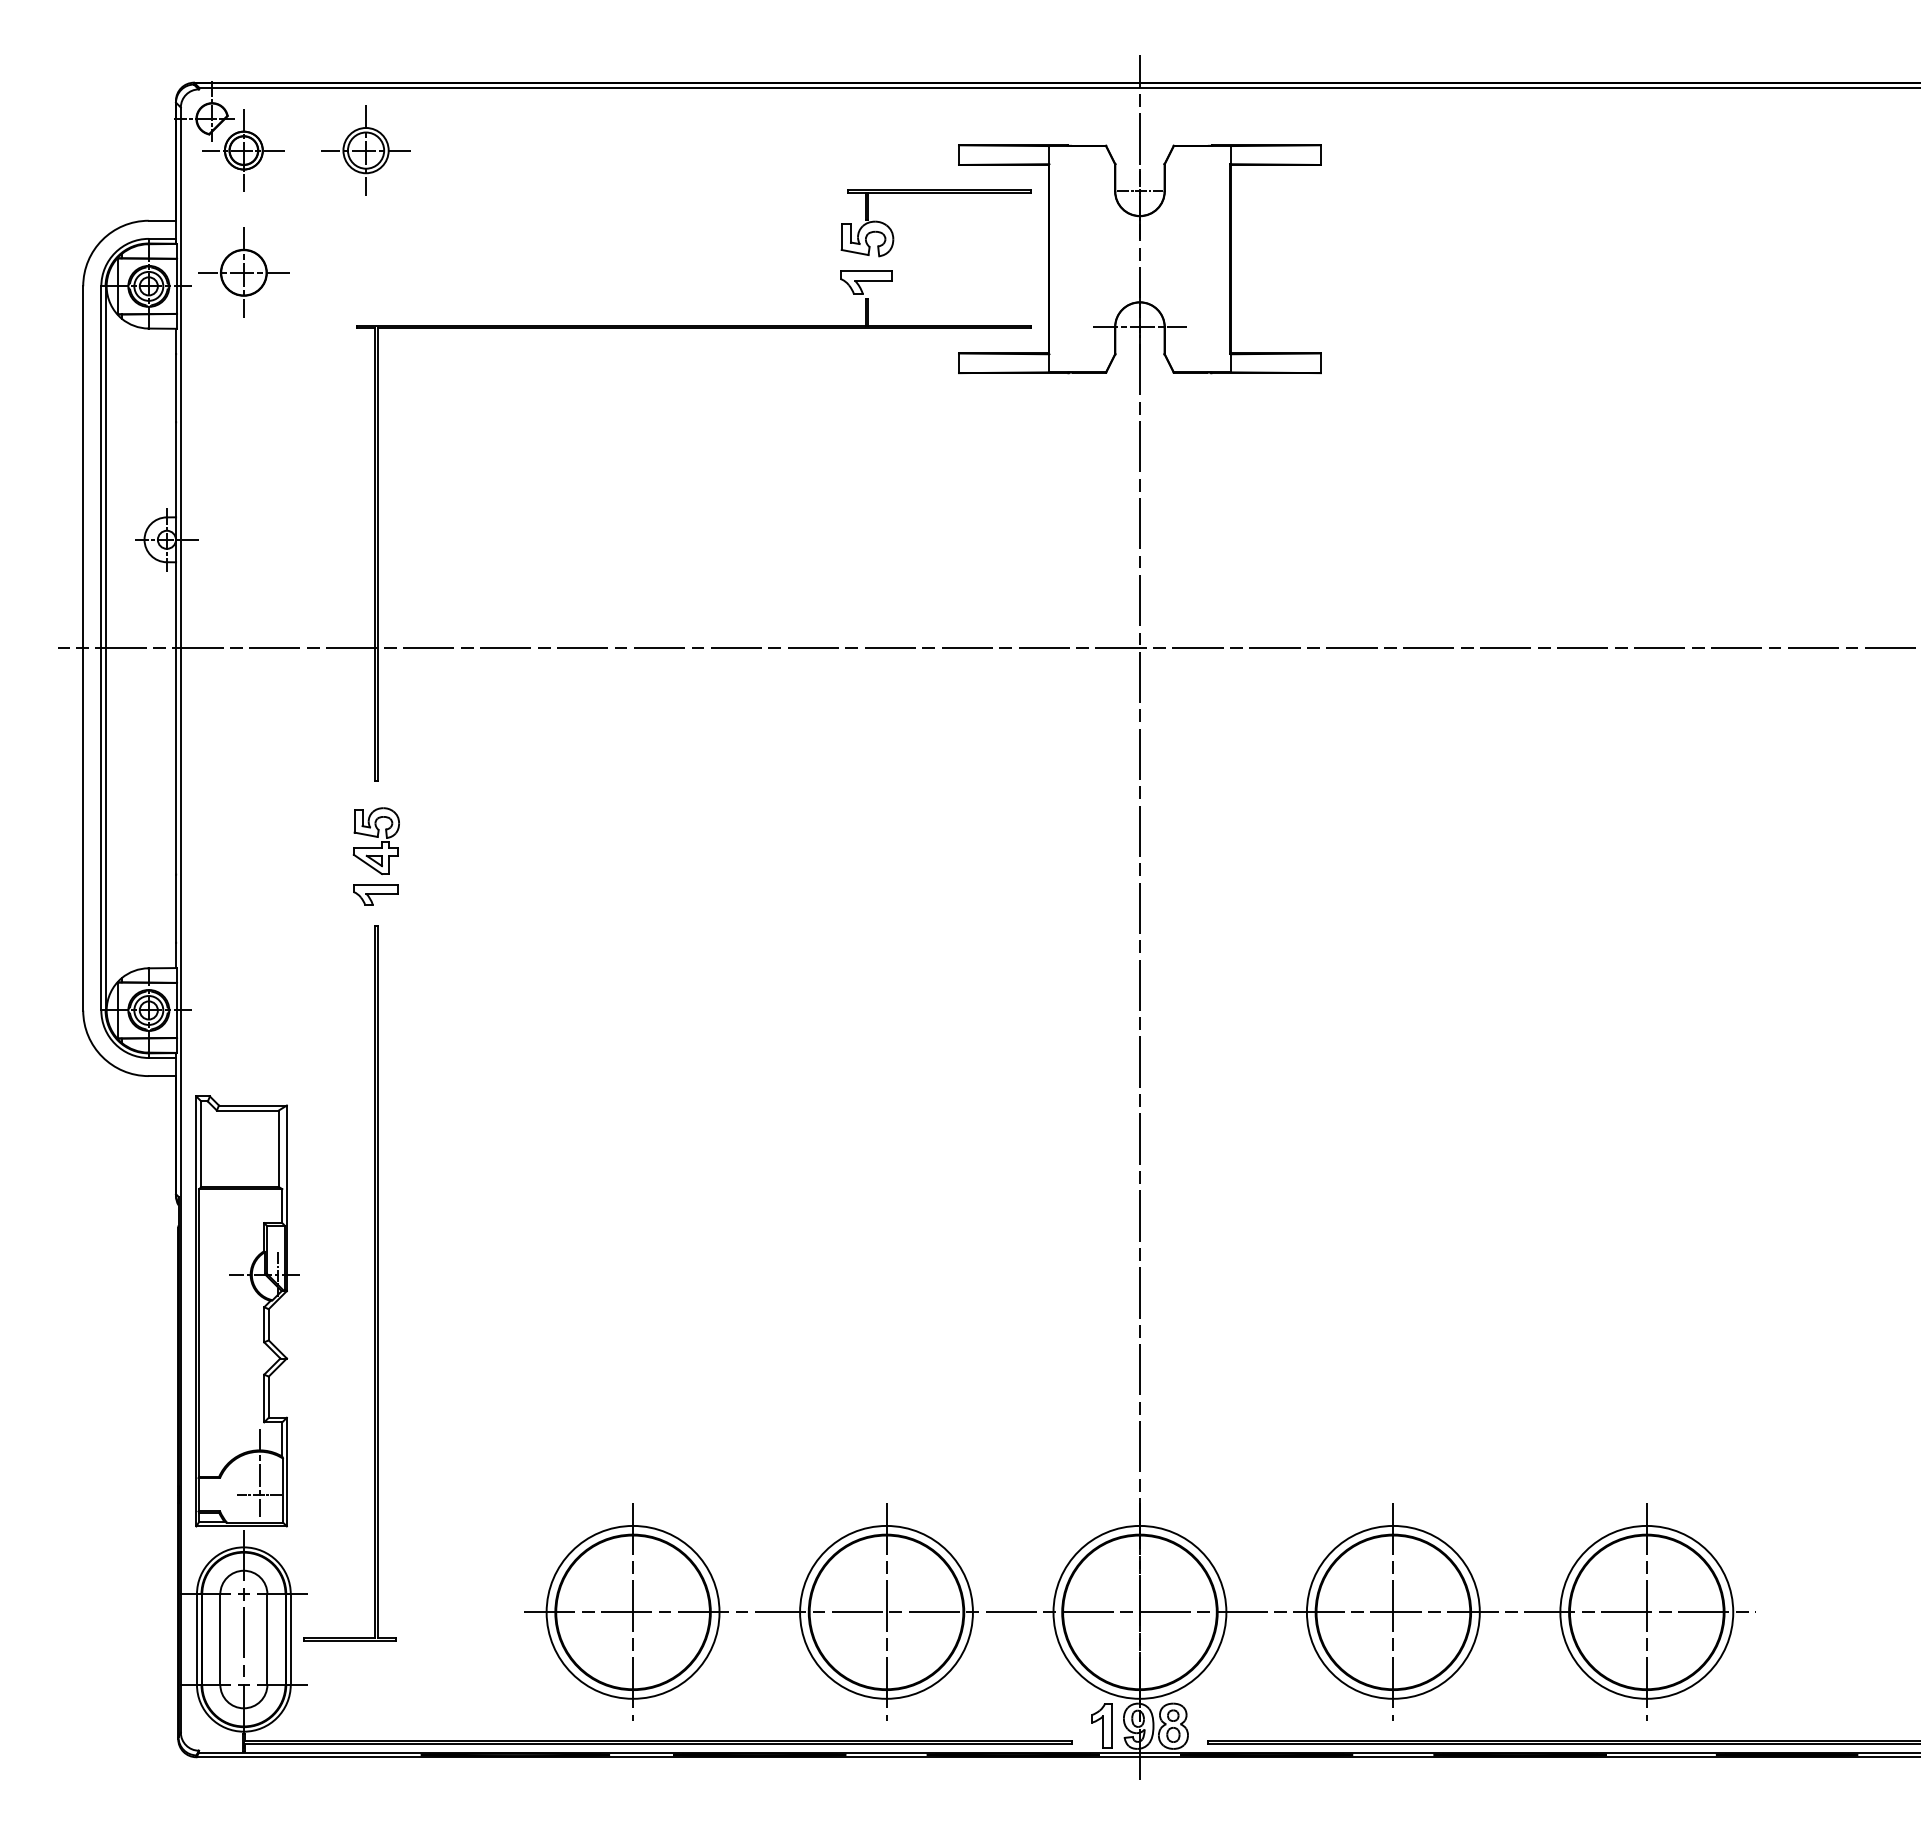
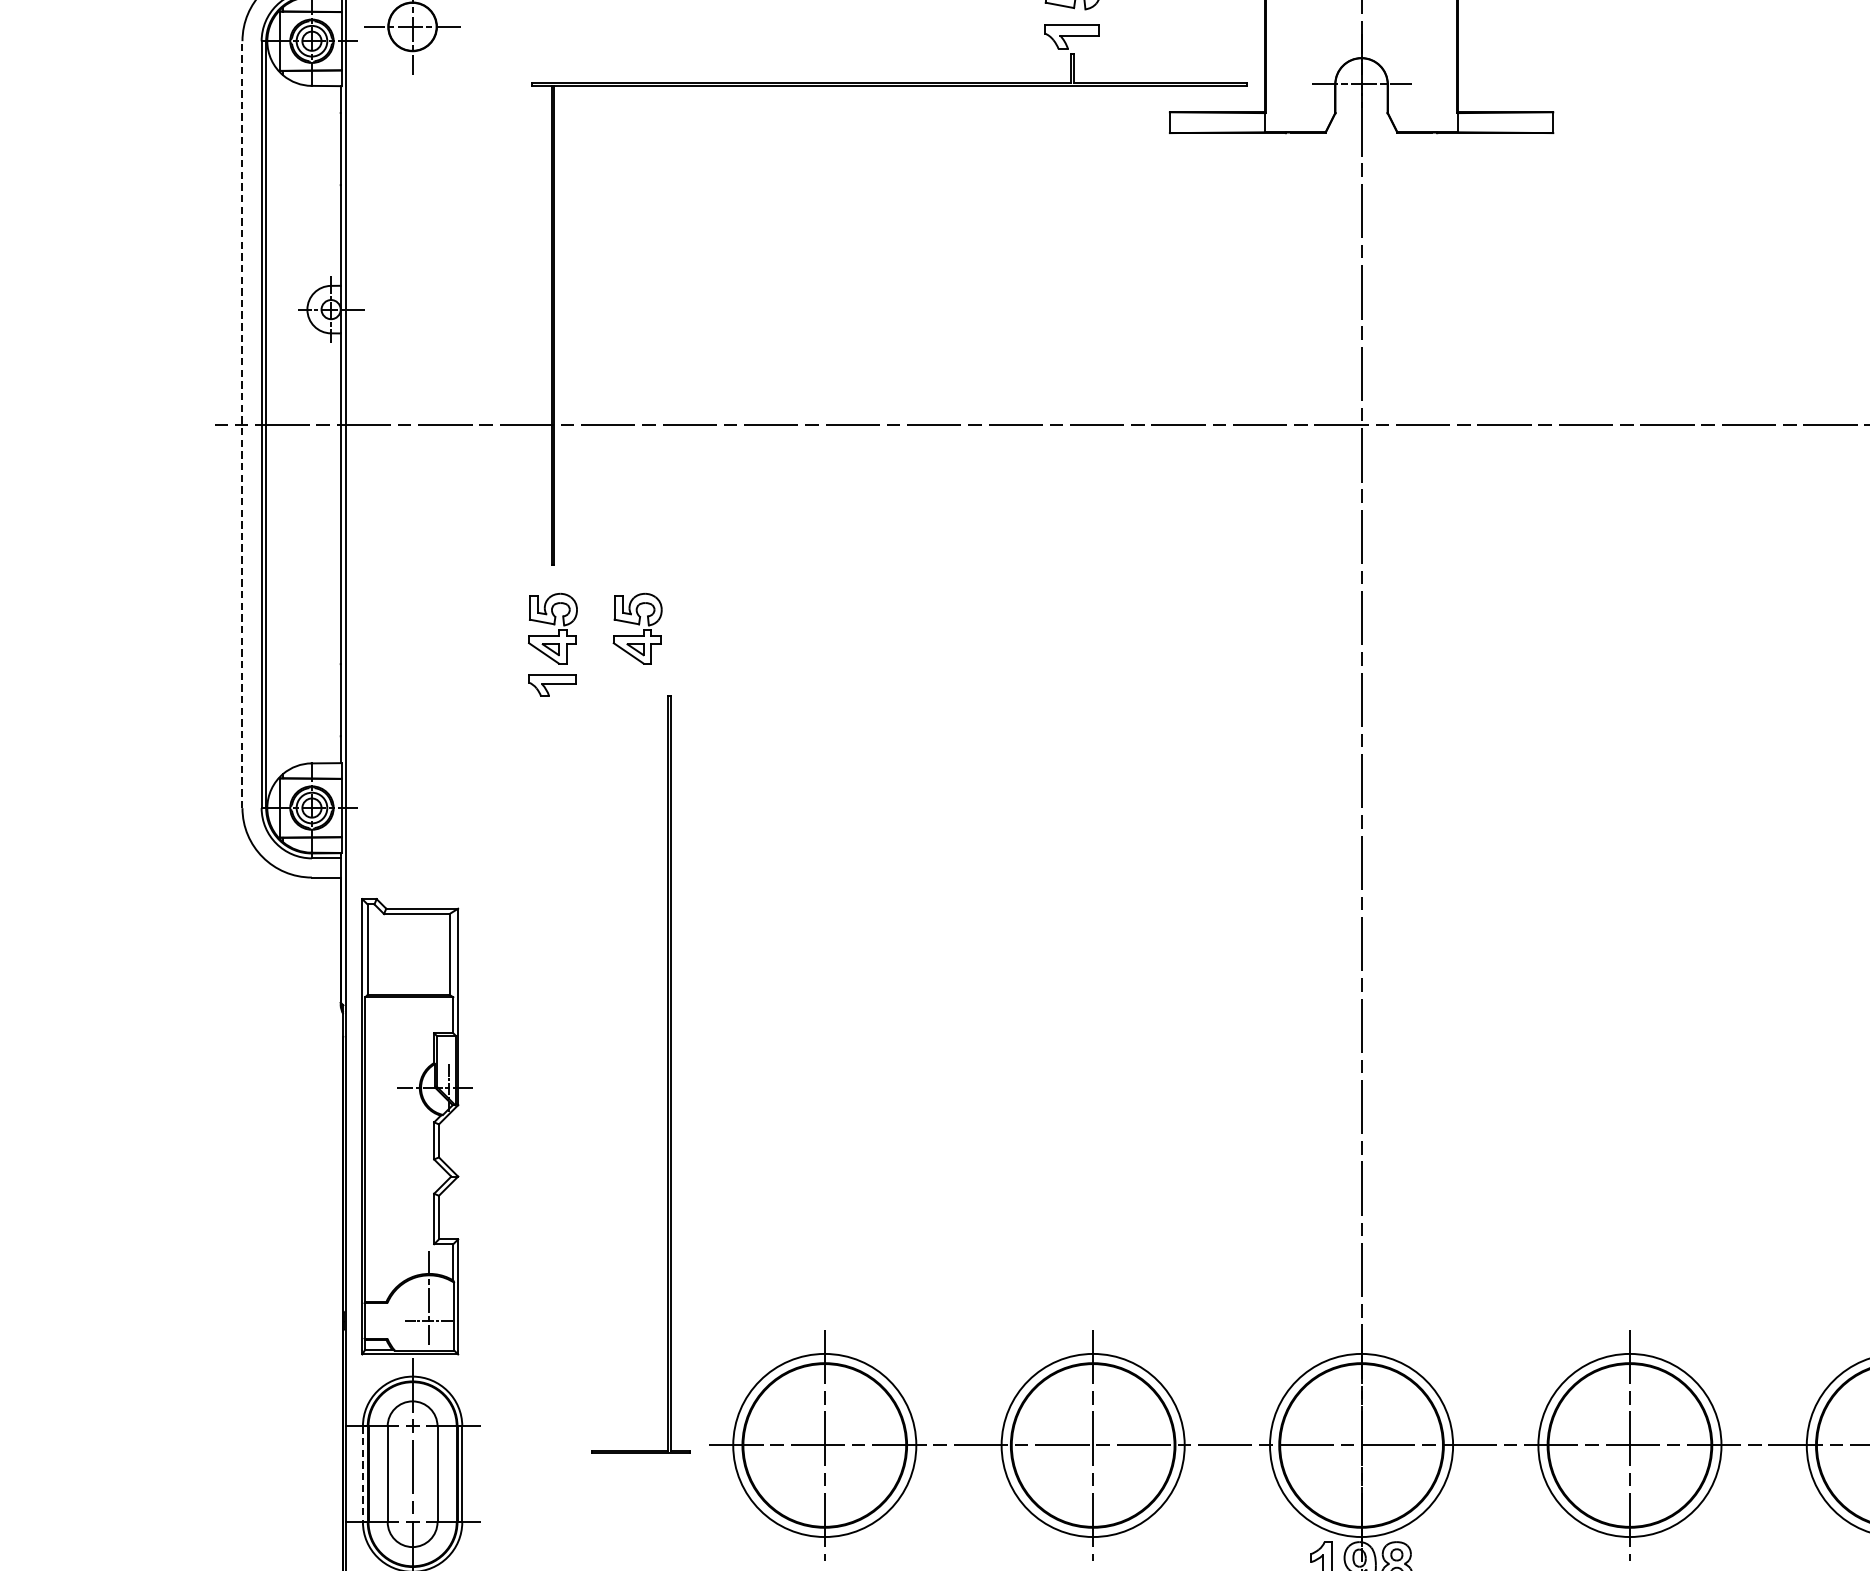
line: (83, 647) -> (242, 423), solid -> dashed
part: (455, 841) -> (636, 629), added
part: (374, 1283) -> (667, 1074), moved
line: (196, 1640) -> (362, 1475), solid -> dashed

